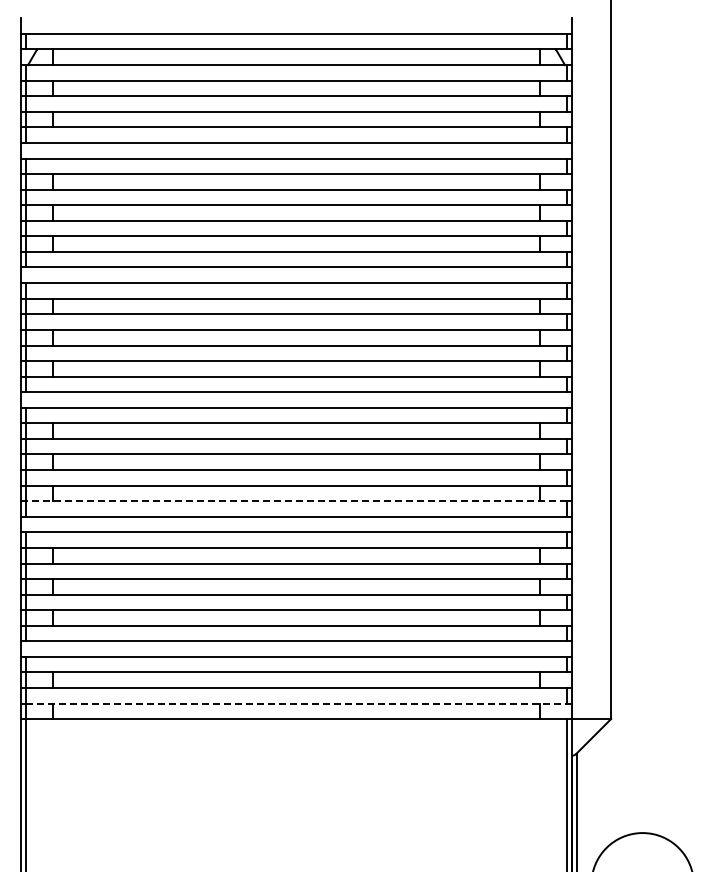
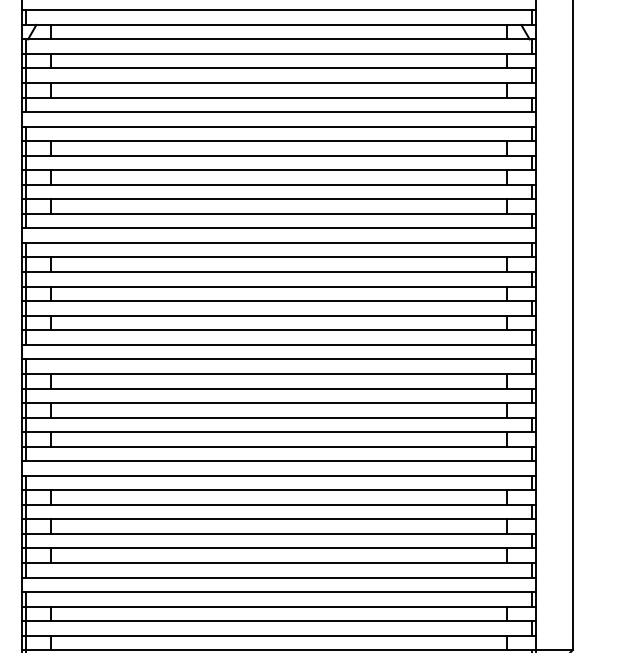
line: (296, 501) -> (278, 446), dashed -> solid
line: (296, 703) -> (278, 635), dashed -> solid

